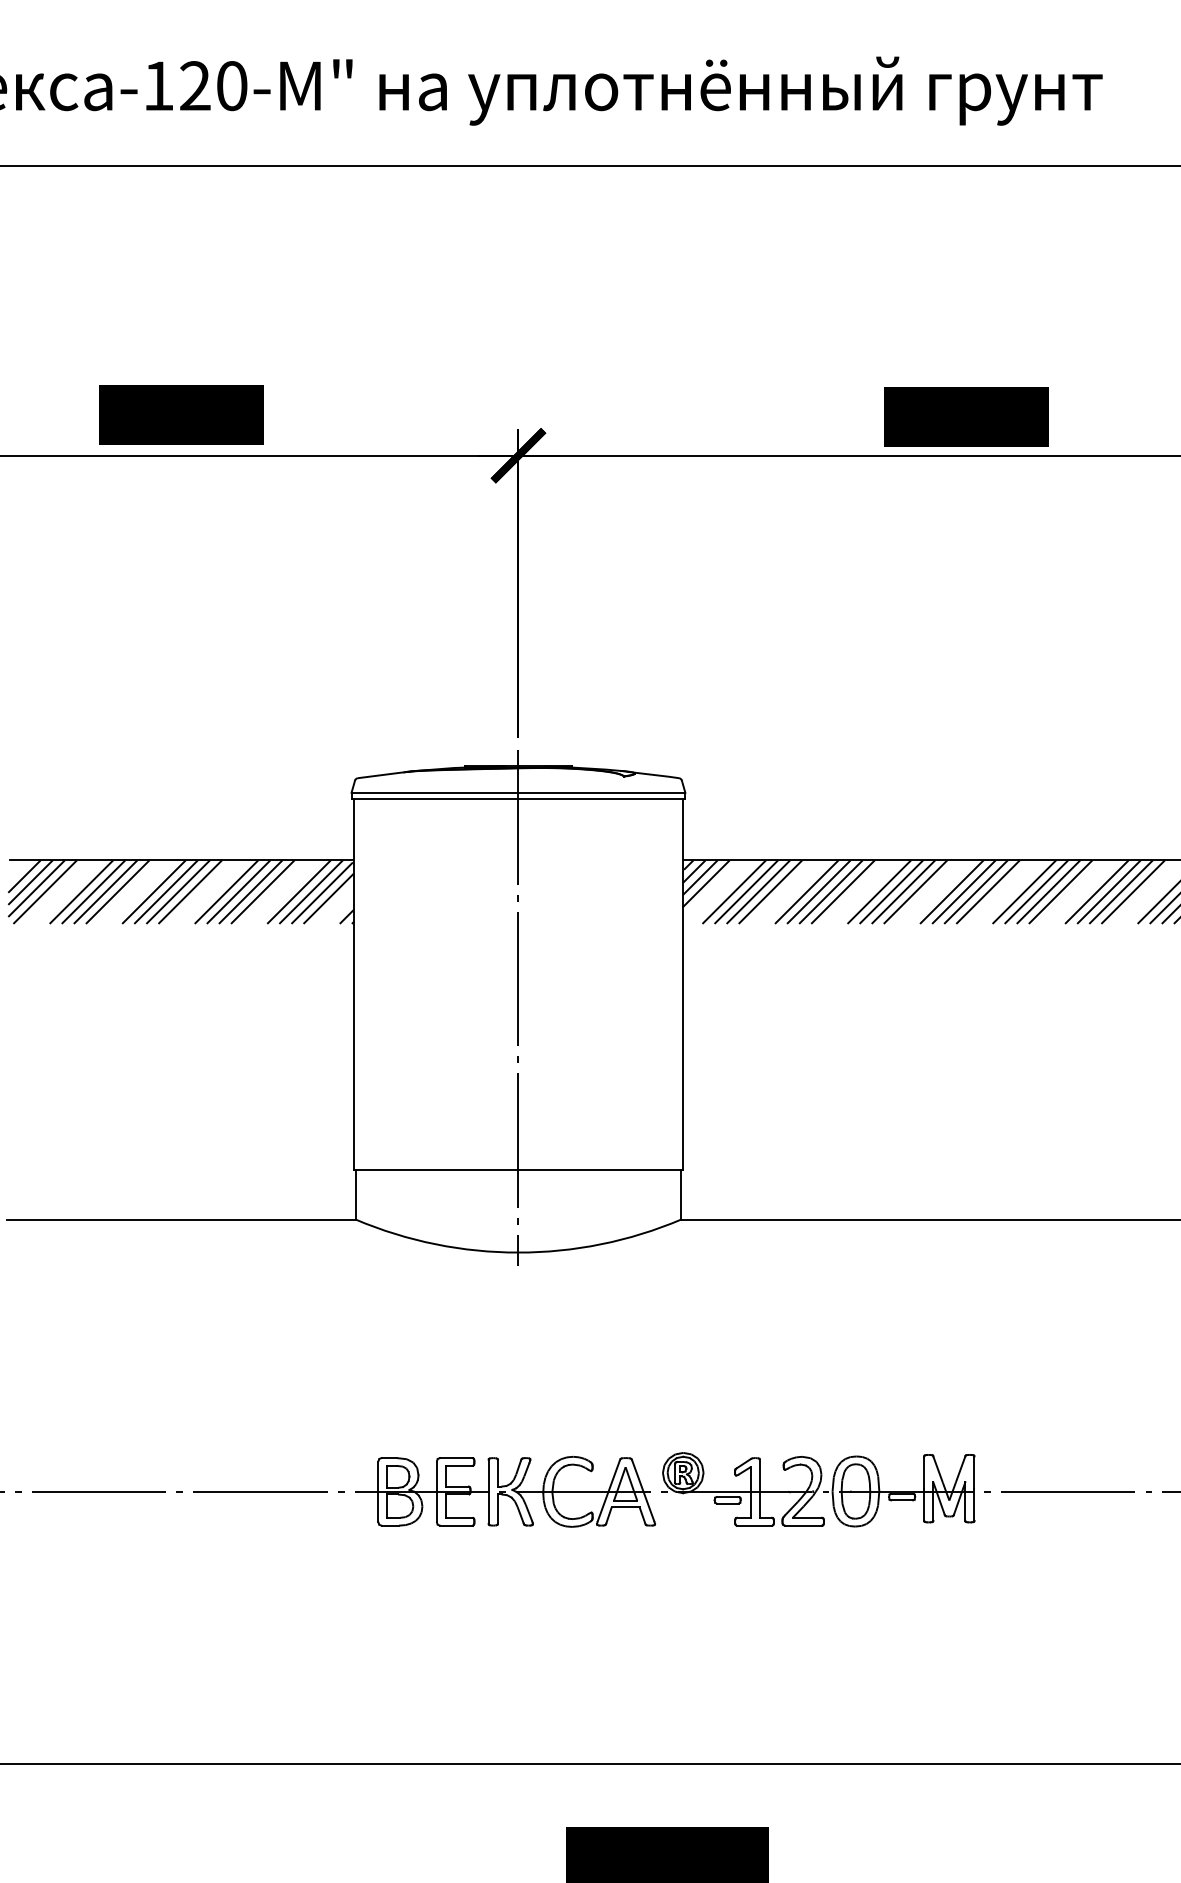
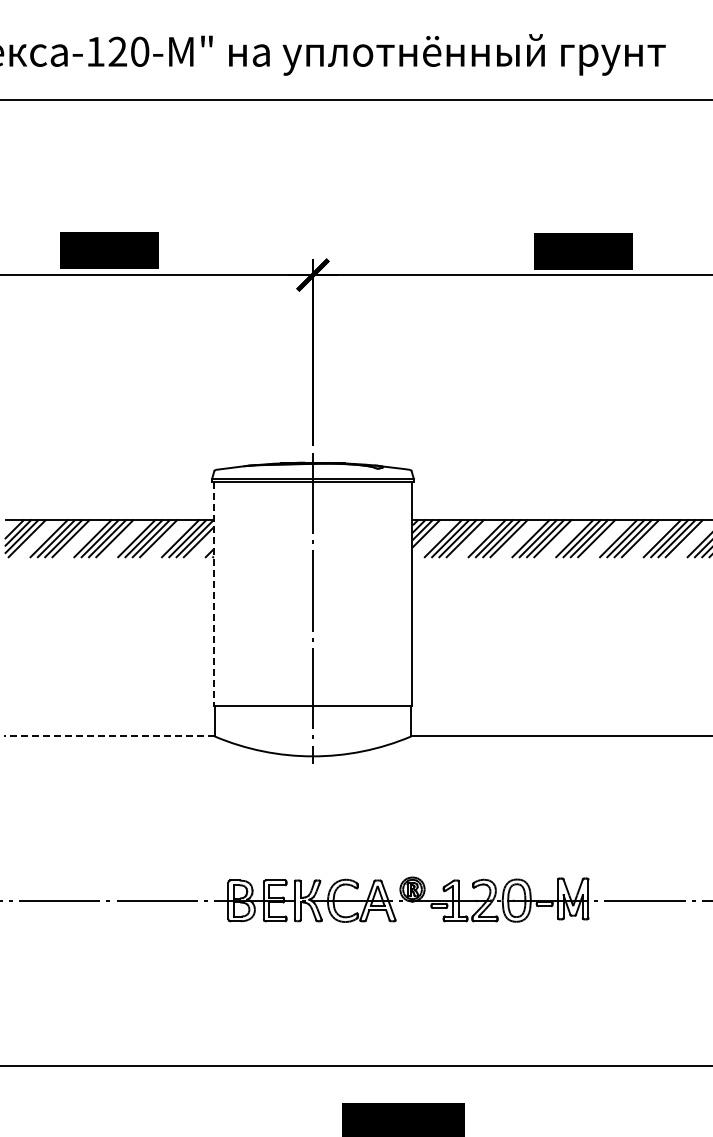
line: (353, 984) -> (213, 594), solid -> dashed
line: (179, 1219) -> (108, 736), solid -> dashed

